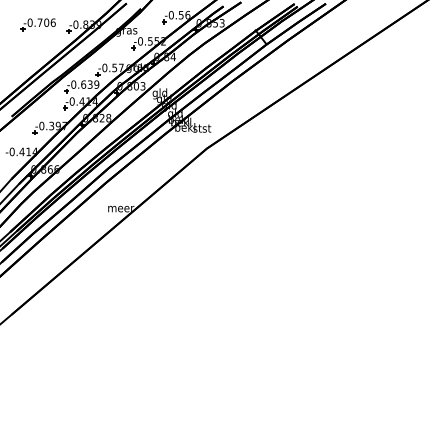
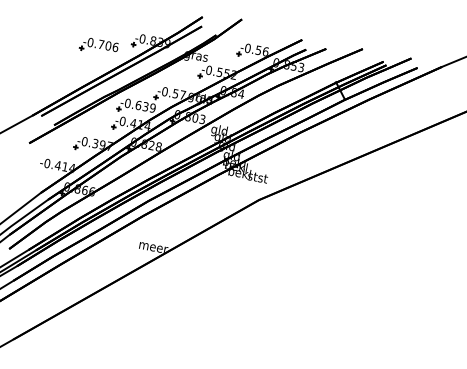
part: (37, 24) -> (98, 45), moved

